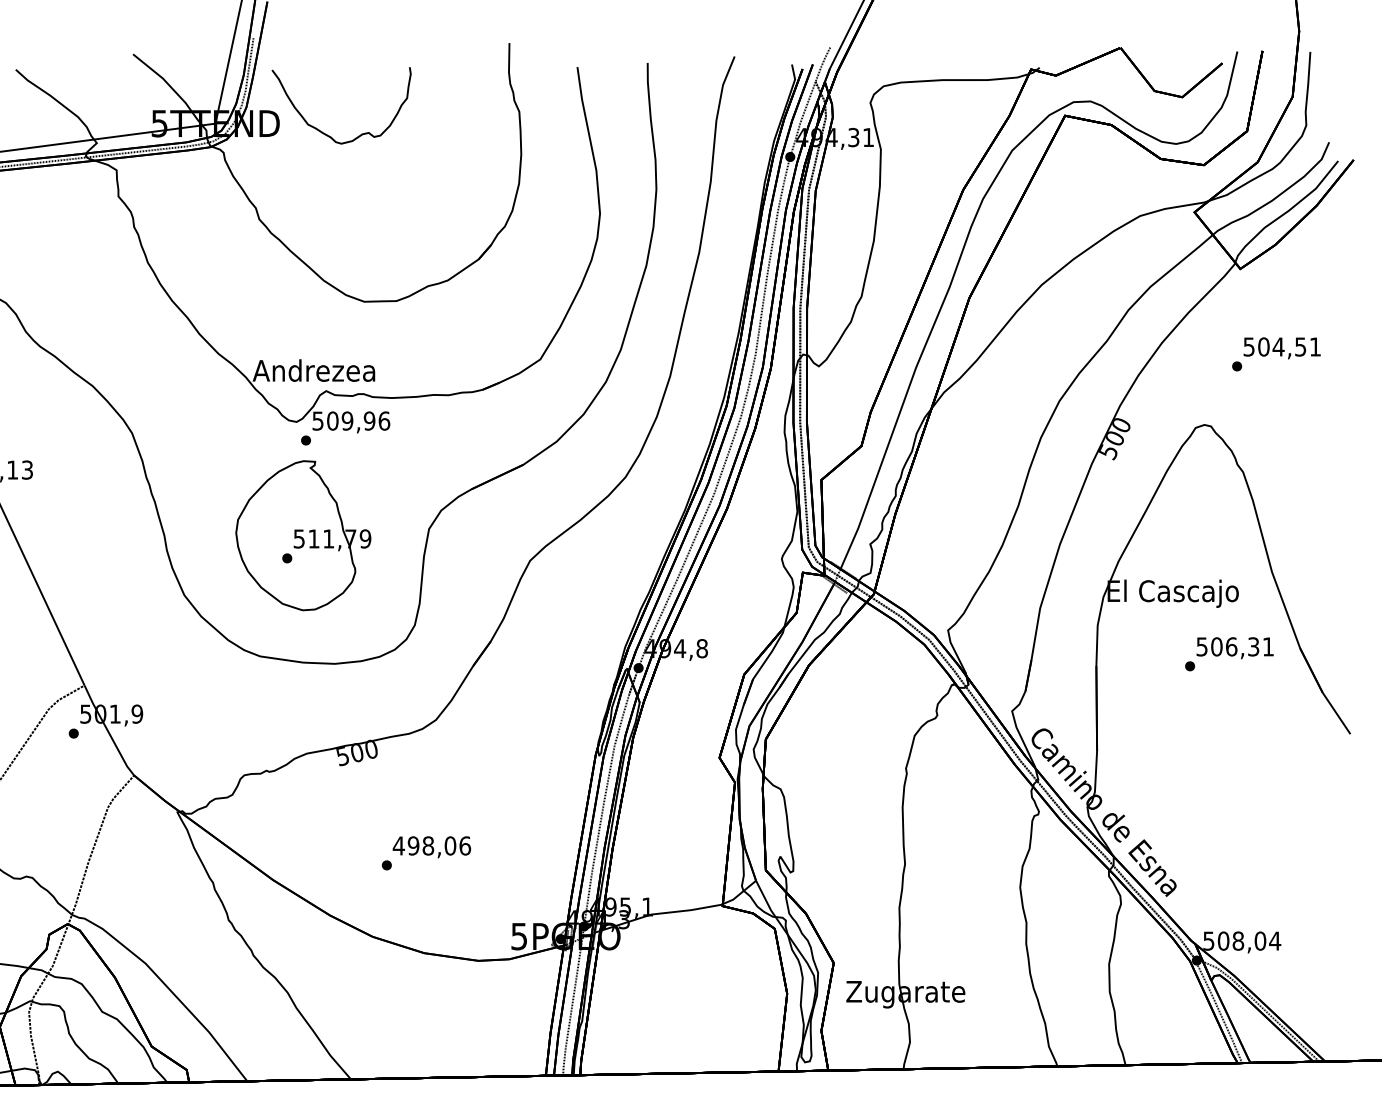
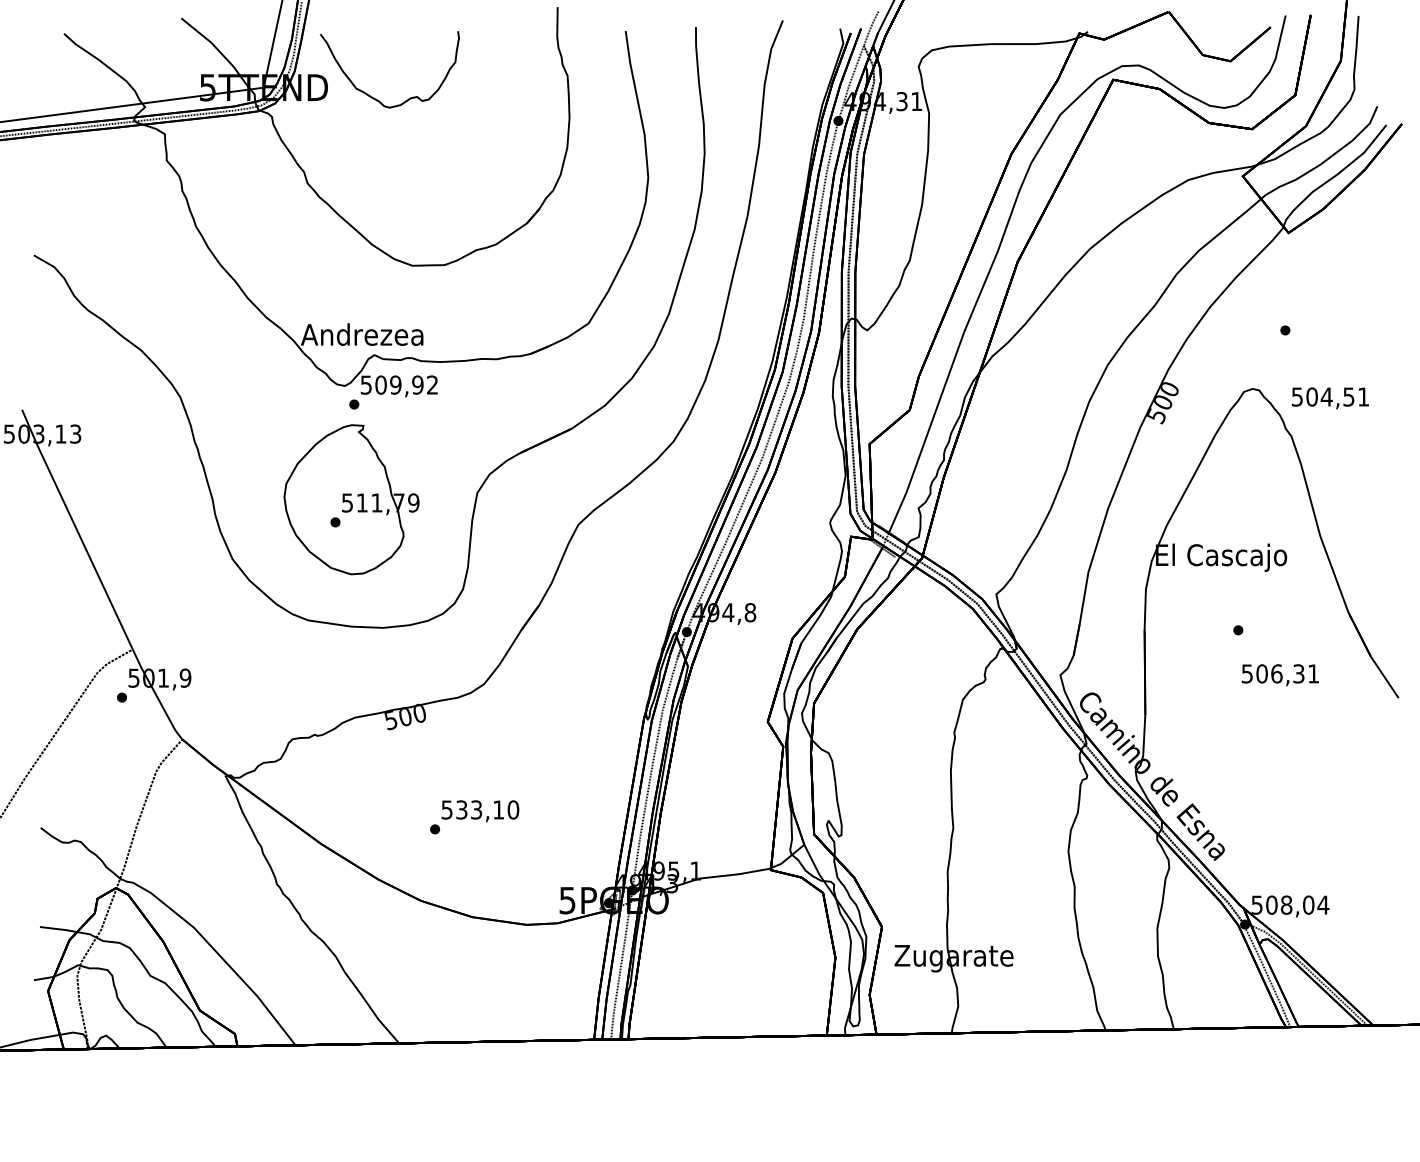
text: (1282, 348) -> (1330, 398), moved
text: (384, 420) -> (432, 384), 509,96 -> 509,92
text: (1234, 648) -> (1279, 675), moved
text: (432, 845) -> (480, 809), 498,06 -> 533,10

